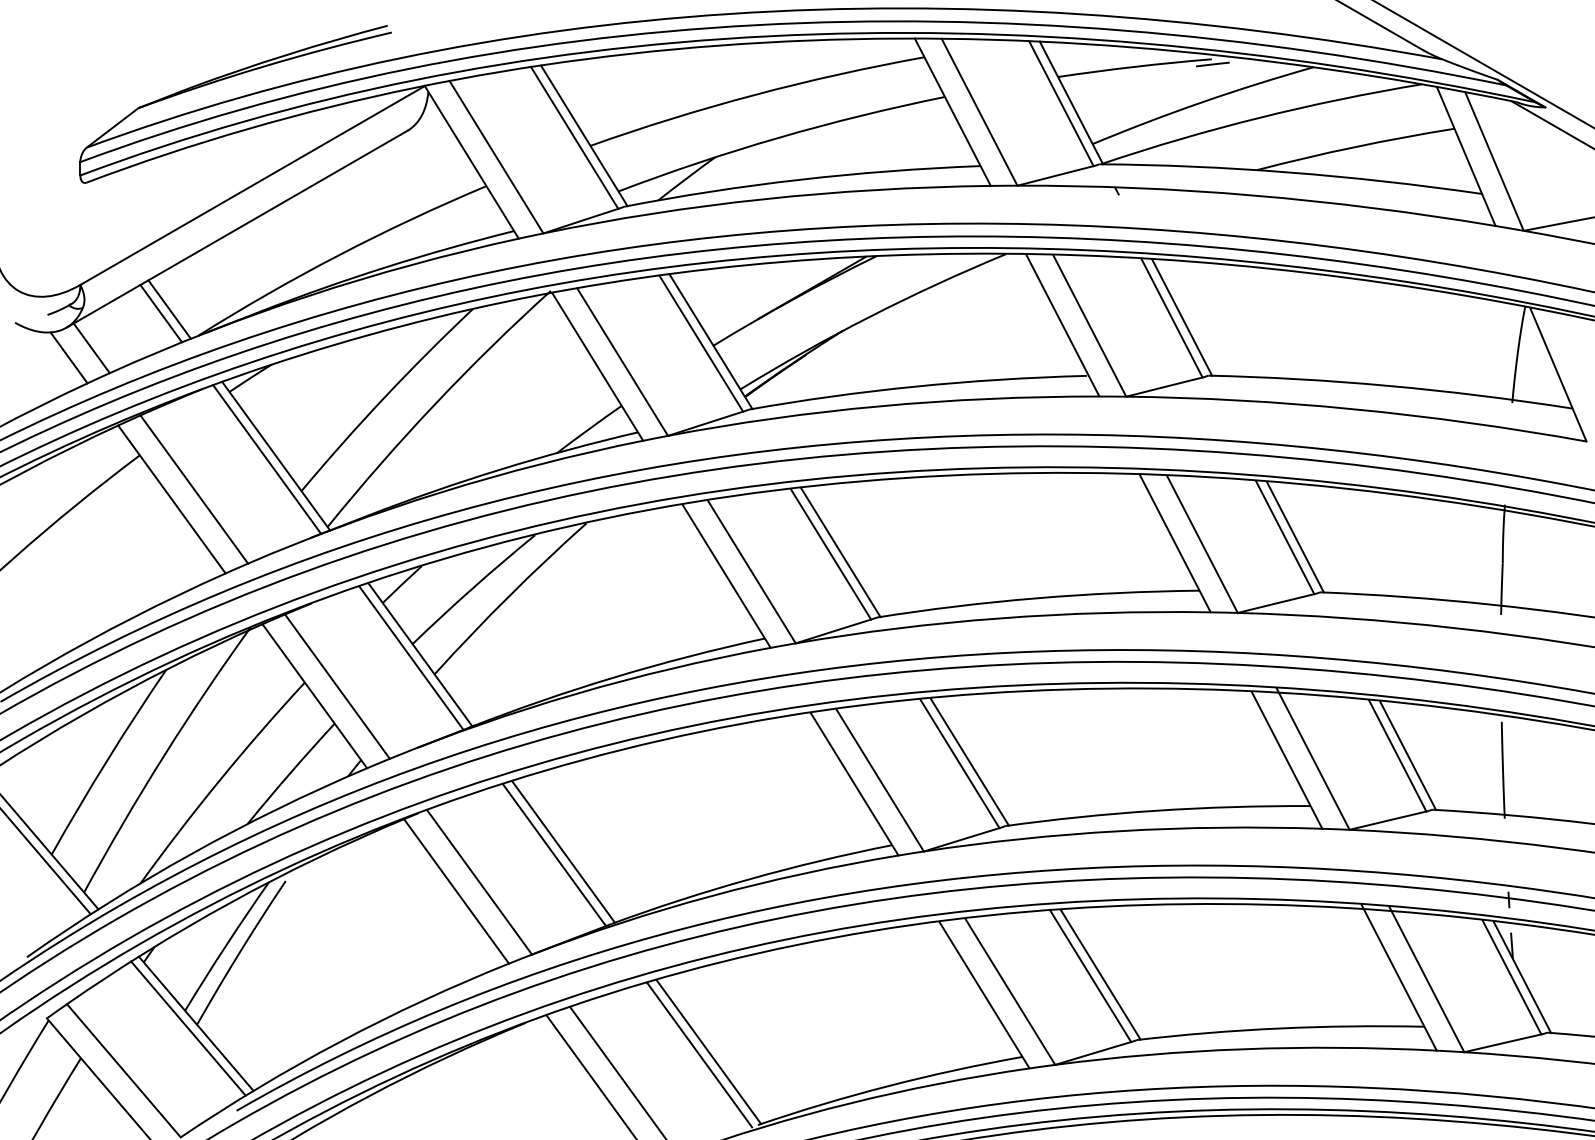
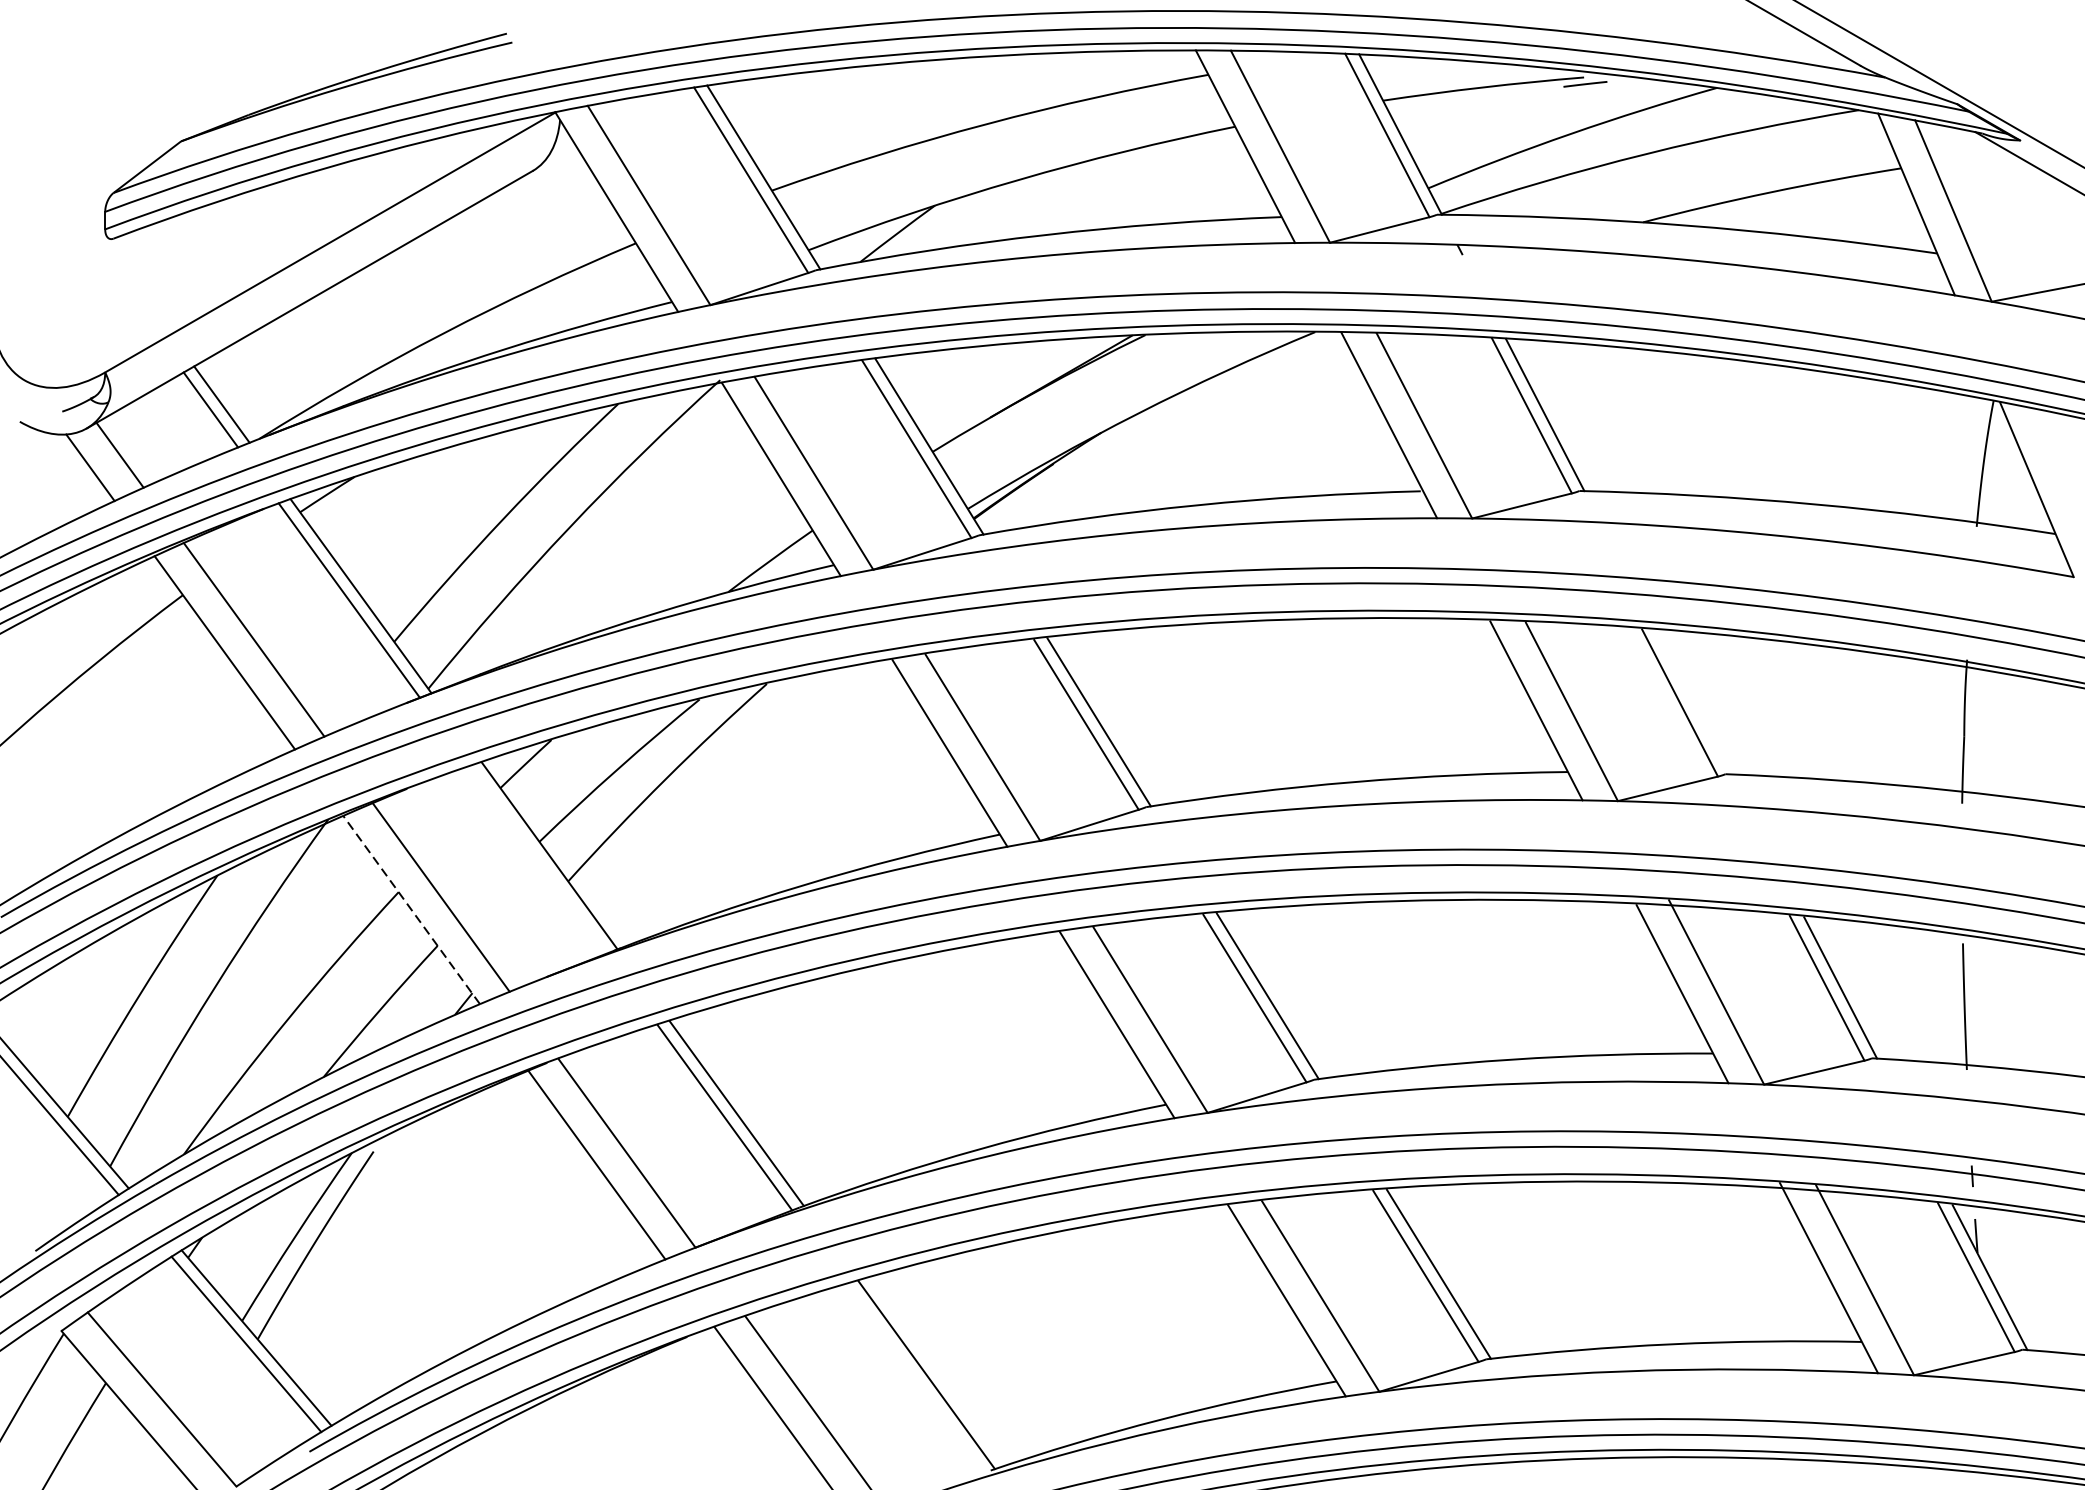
line: (1295, 537) -> (1693, 702), removed
line: (411, 657) -> (537, 859), removed
line: (314, 695) -> (411, 909), solid -> dashed
line: (699, 1054) -> (914, 1378), removed

